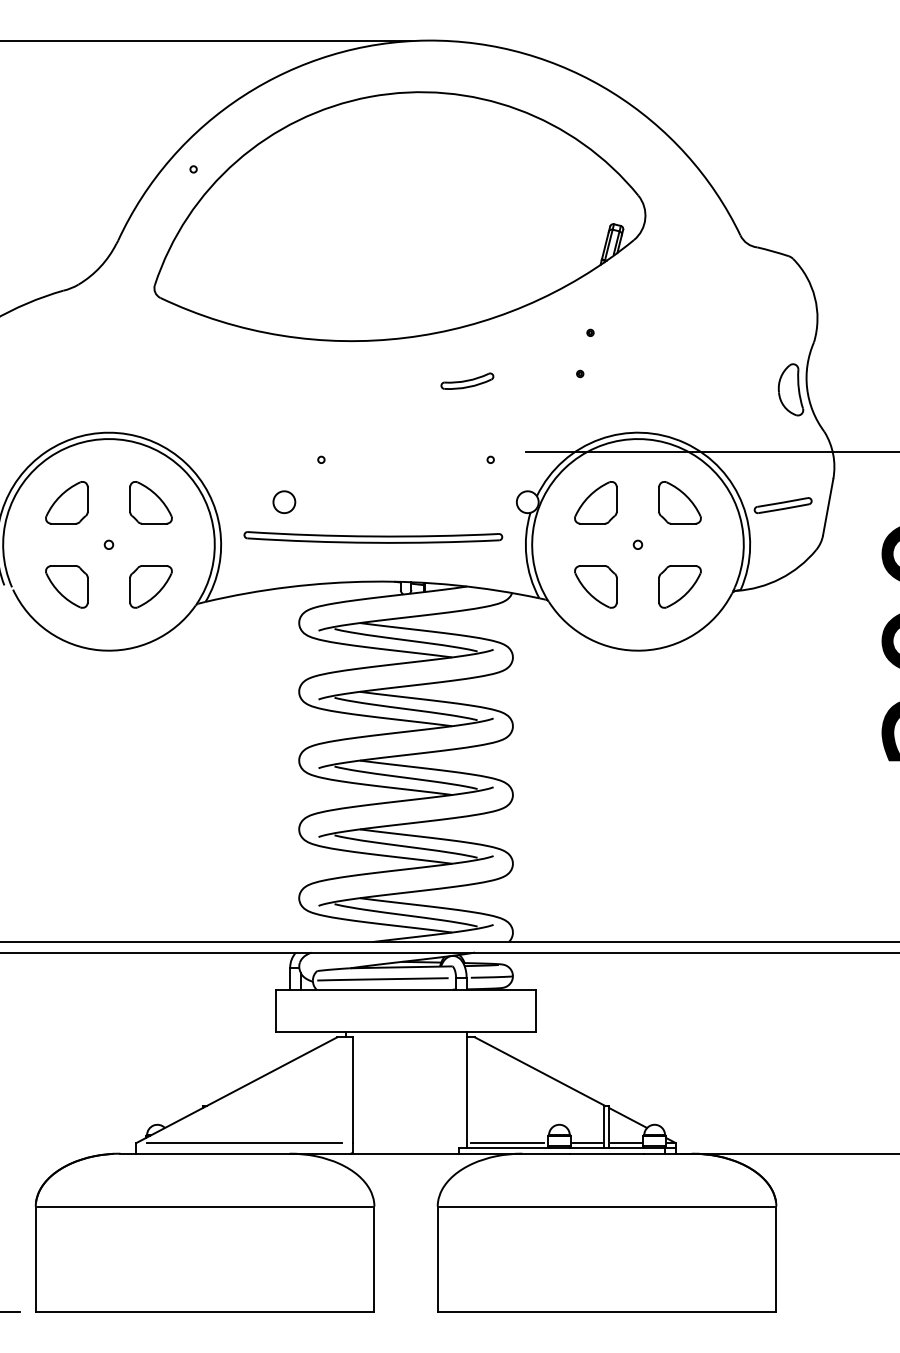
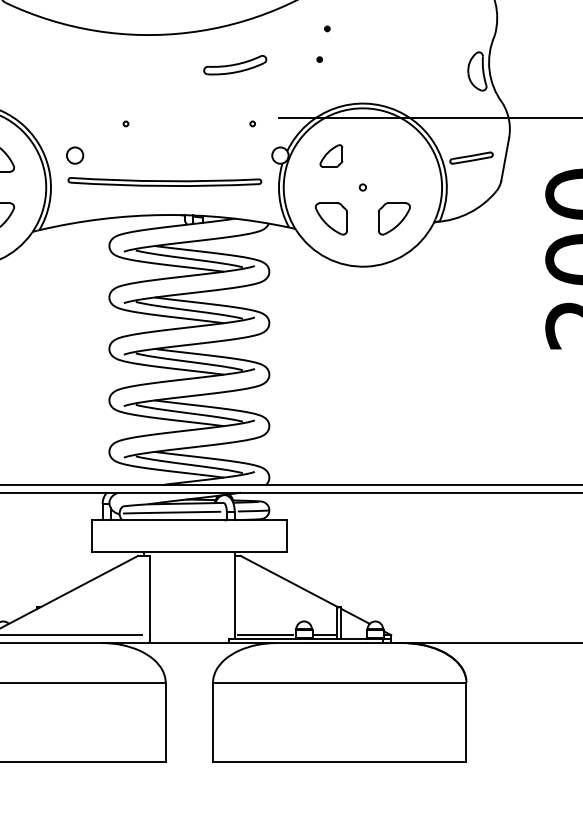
part: (467, 380) -> (235, 64), size x1.6
circle: (284, 501) -> (75, 155), moved
part: (595, 502) -> (331, 155), size x0.7
part: (679, 502) -> (393, 155), removed
line: (625, 1143) -> (353, 635), removed

